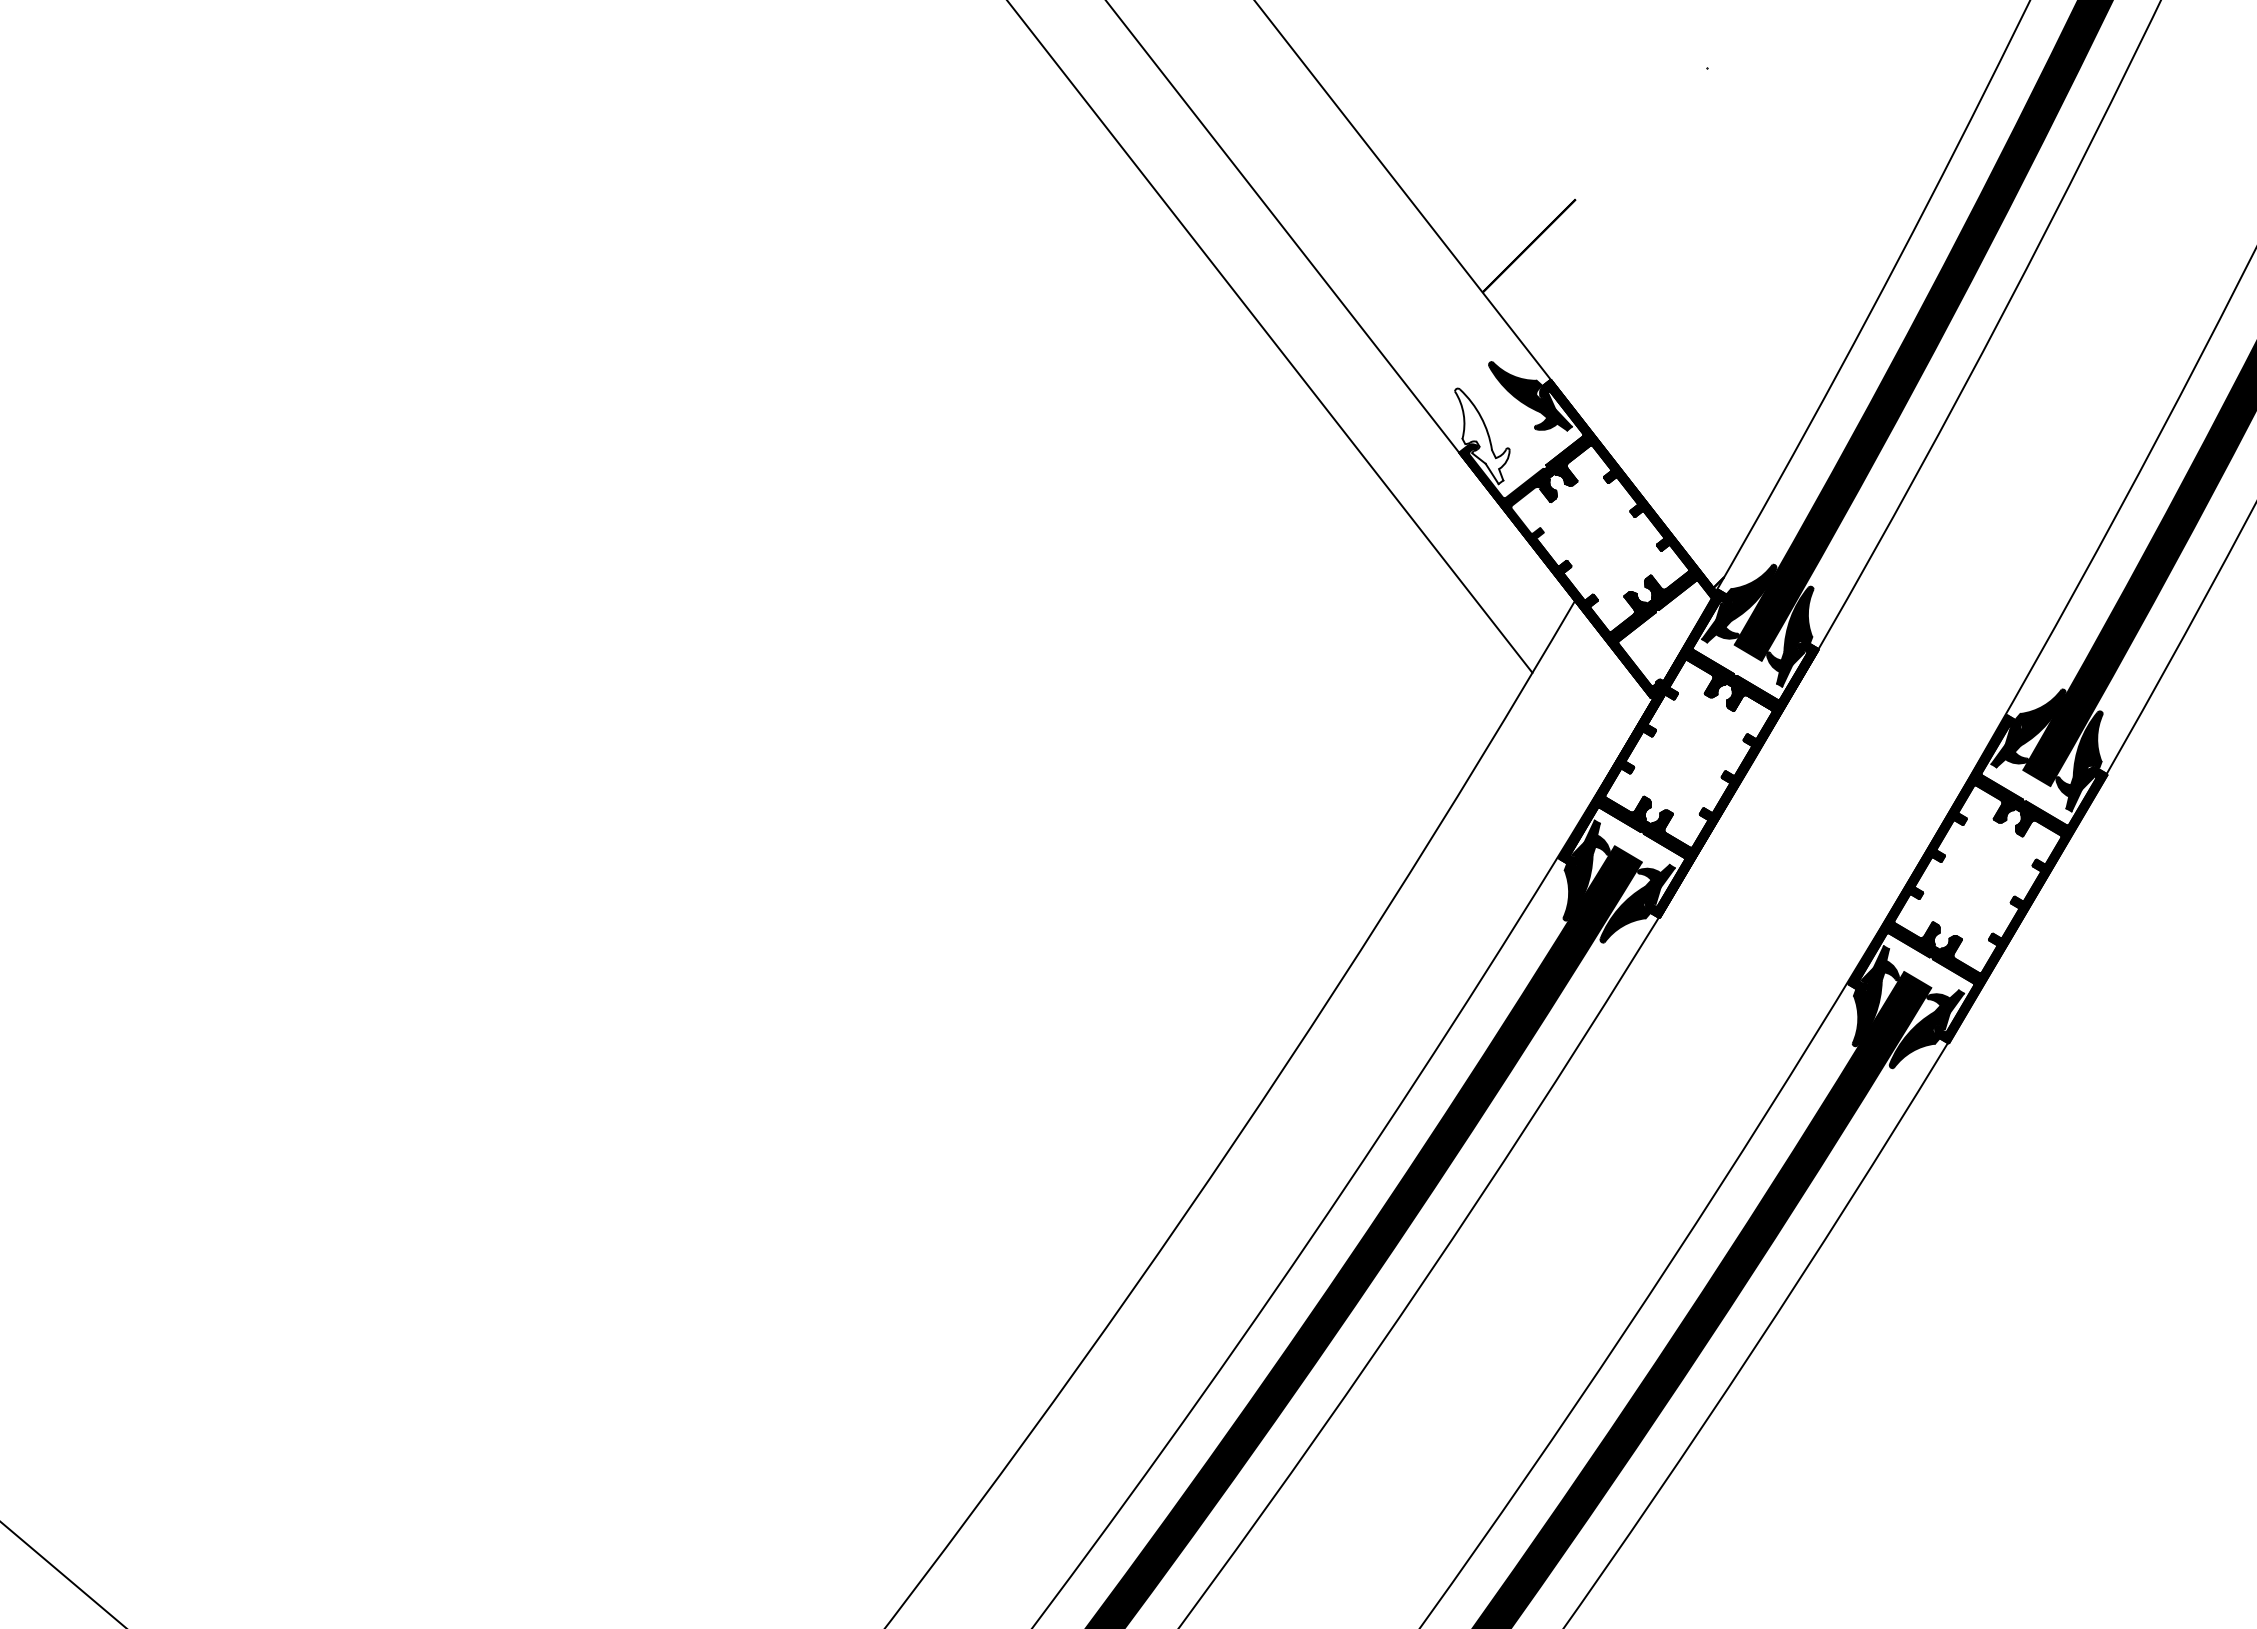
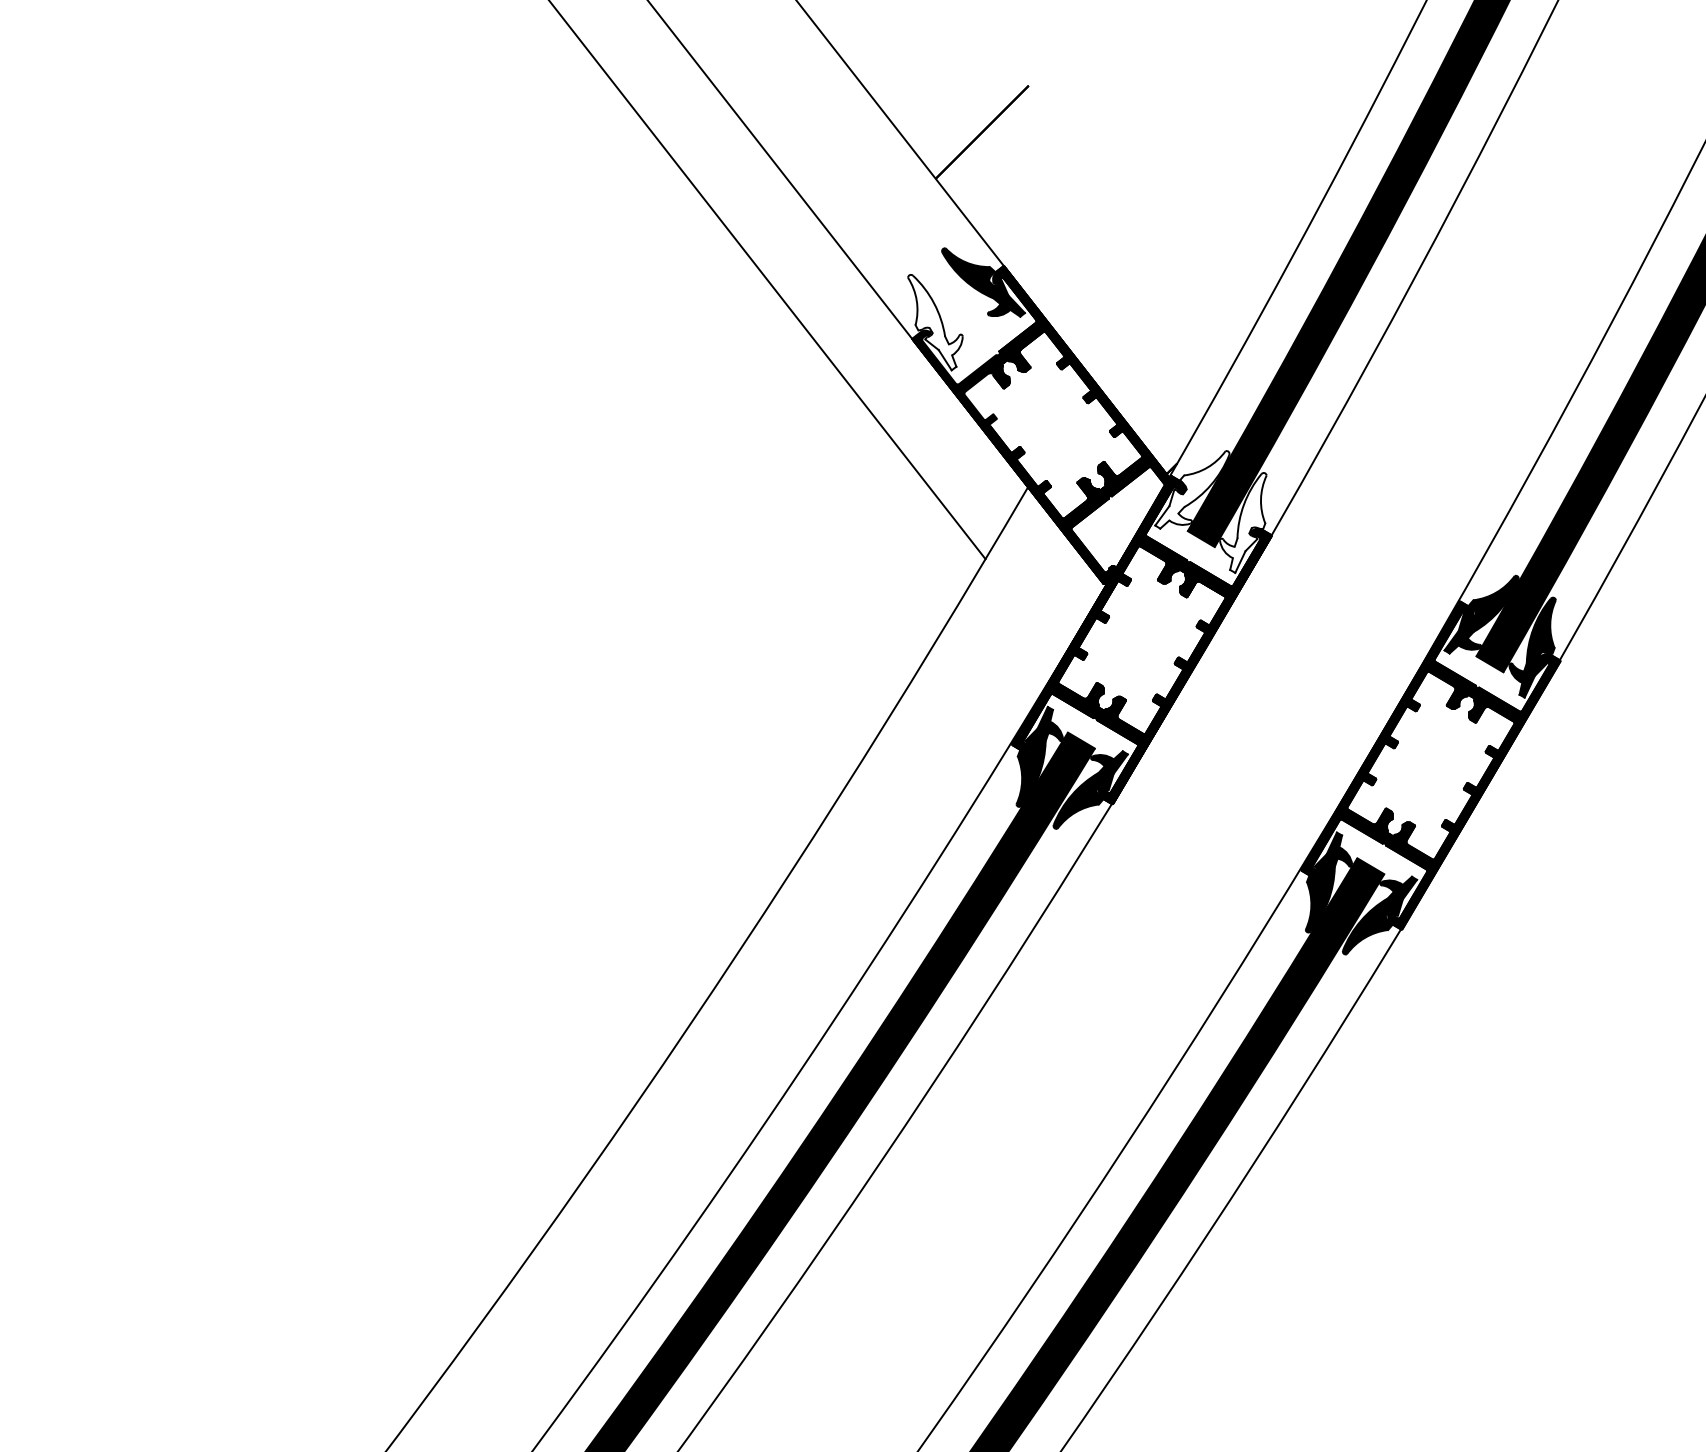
fill: (1739, 603) -> (1192, 489), removed
fill: (1789, 636) -> (1242, 522), removed

